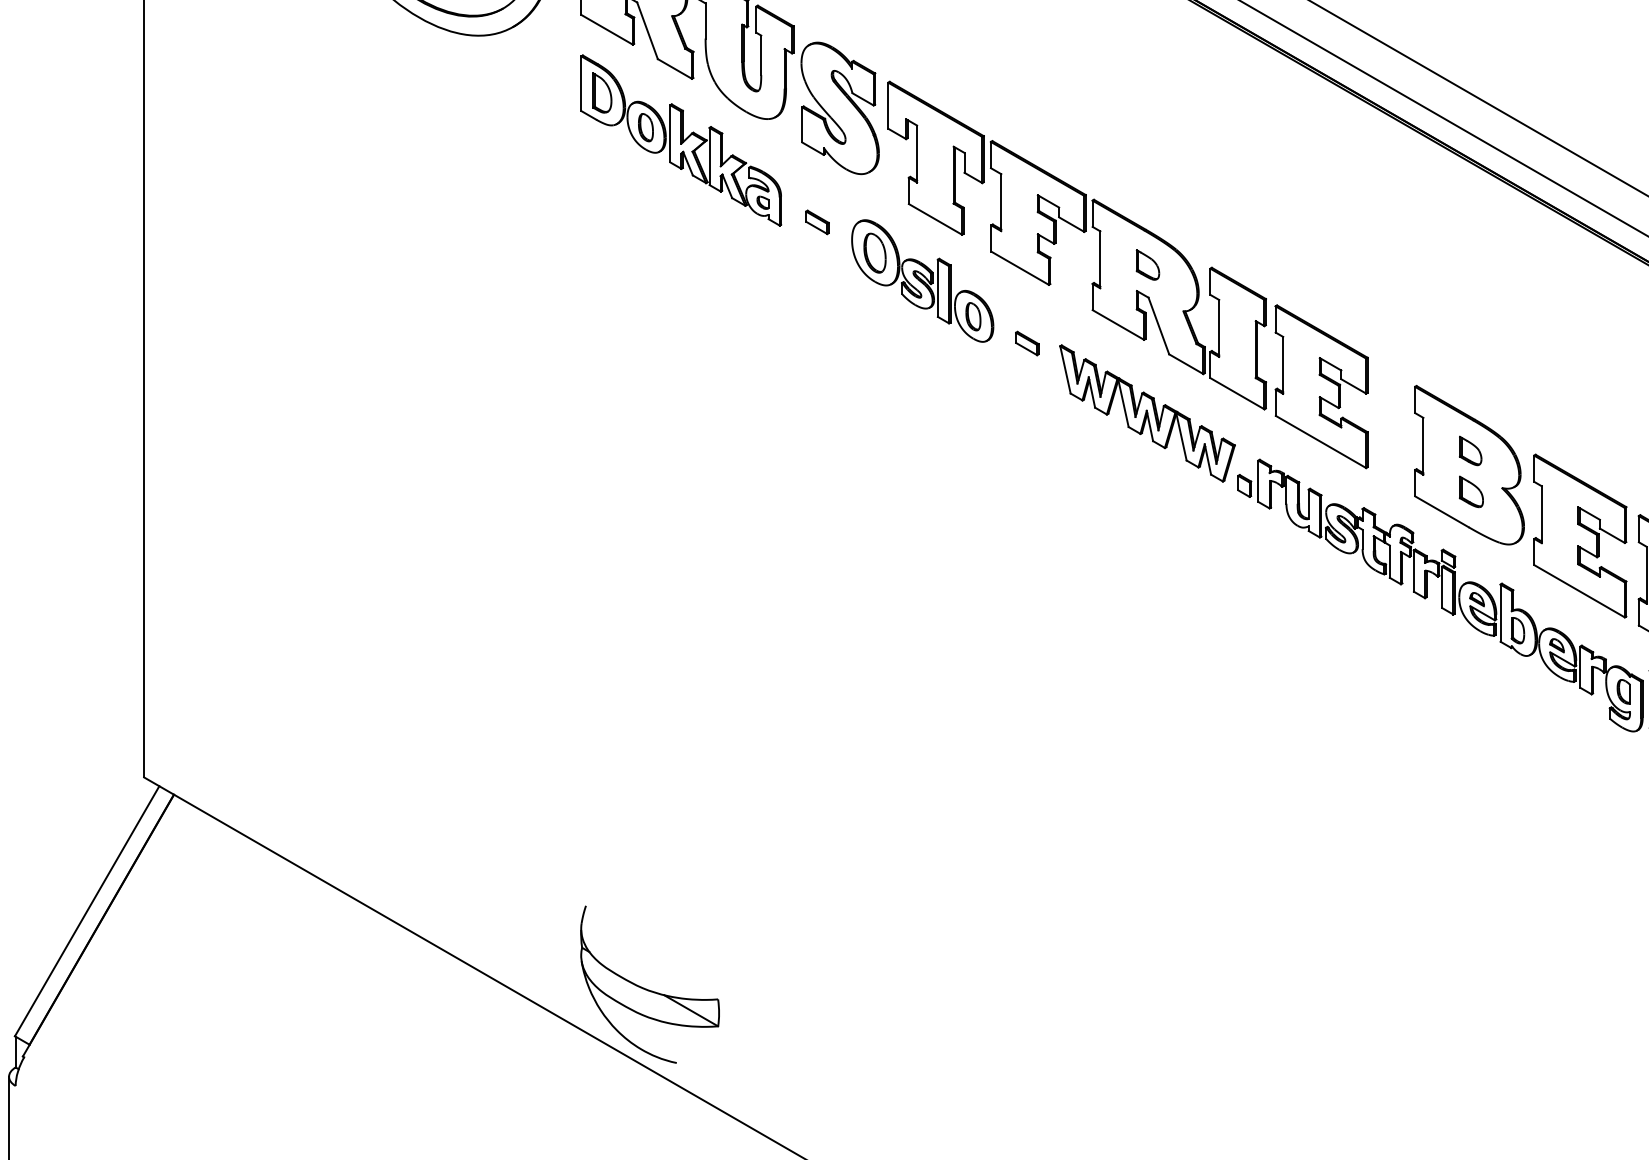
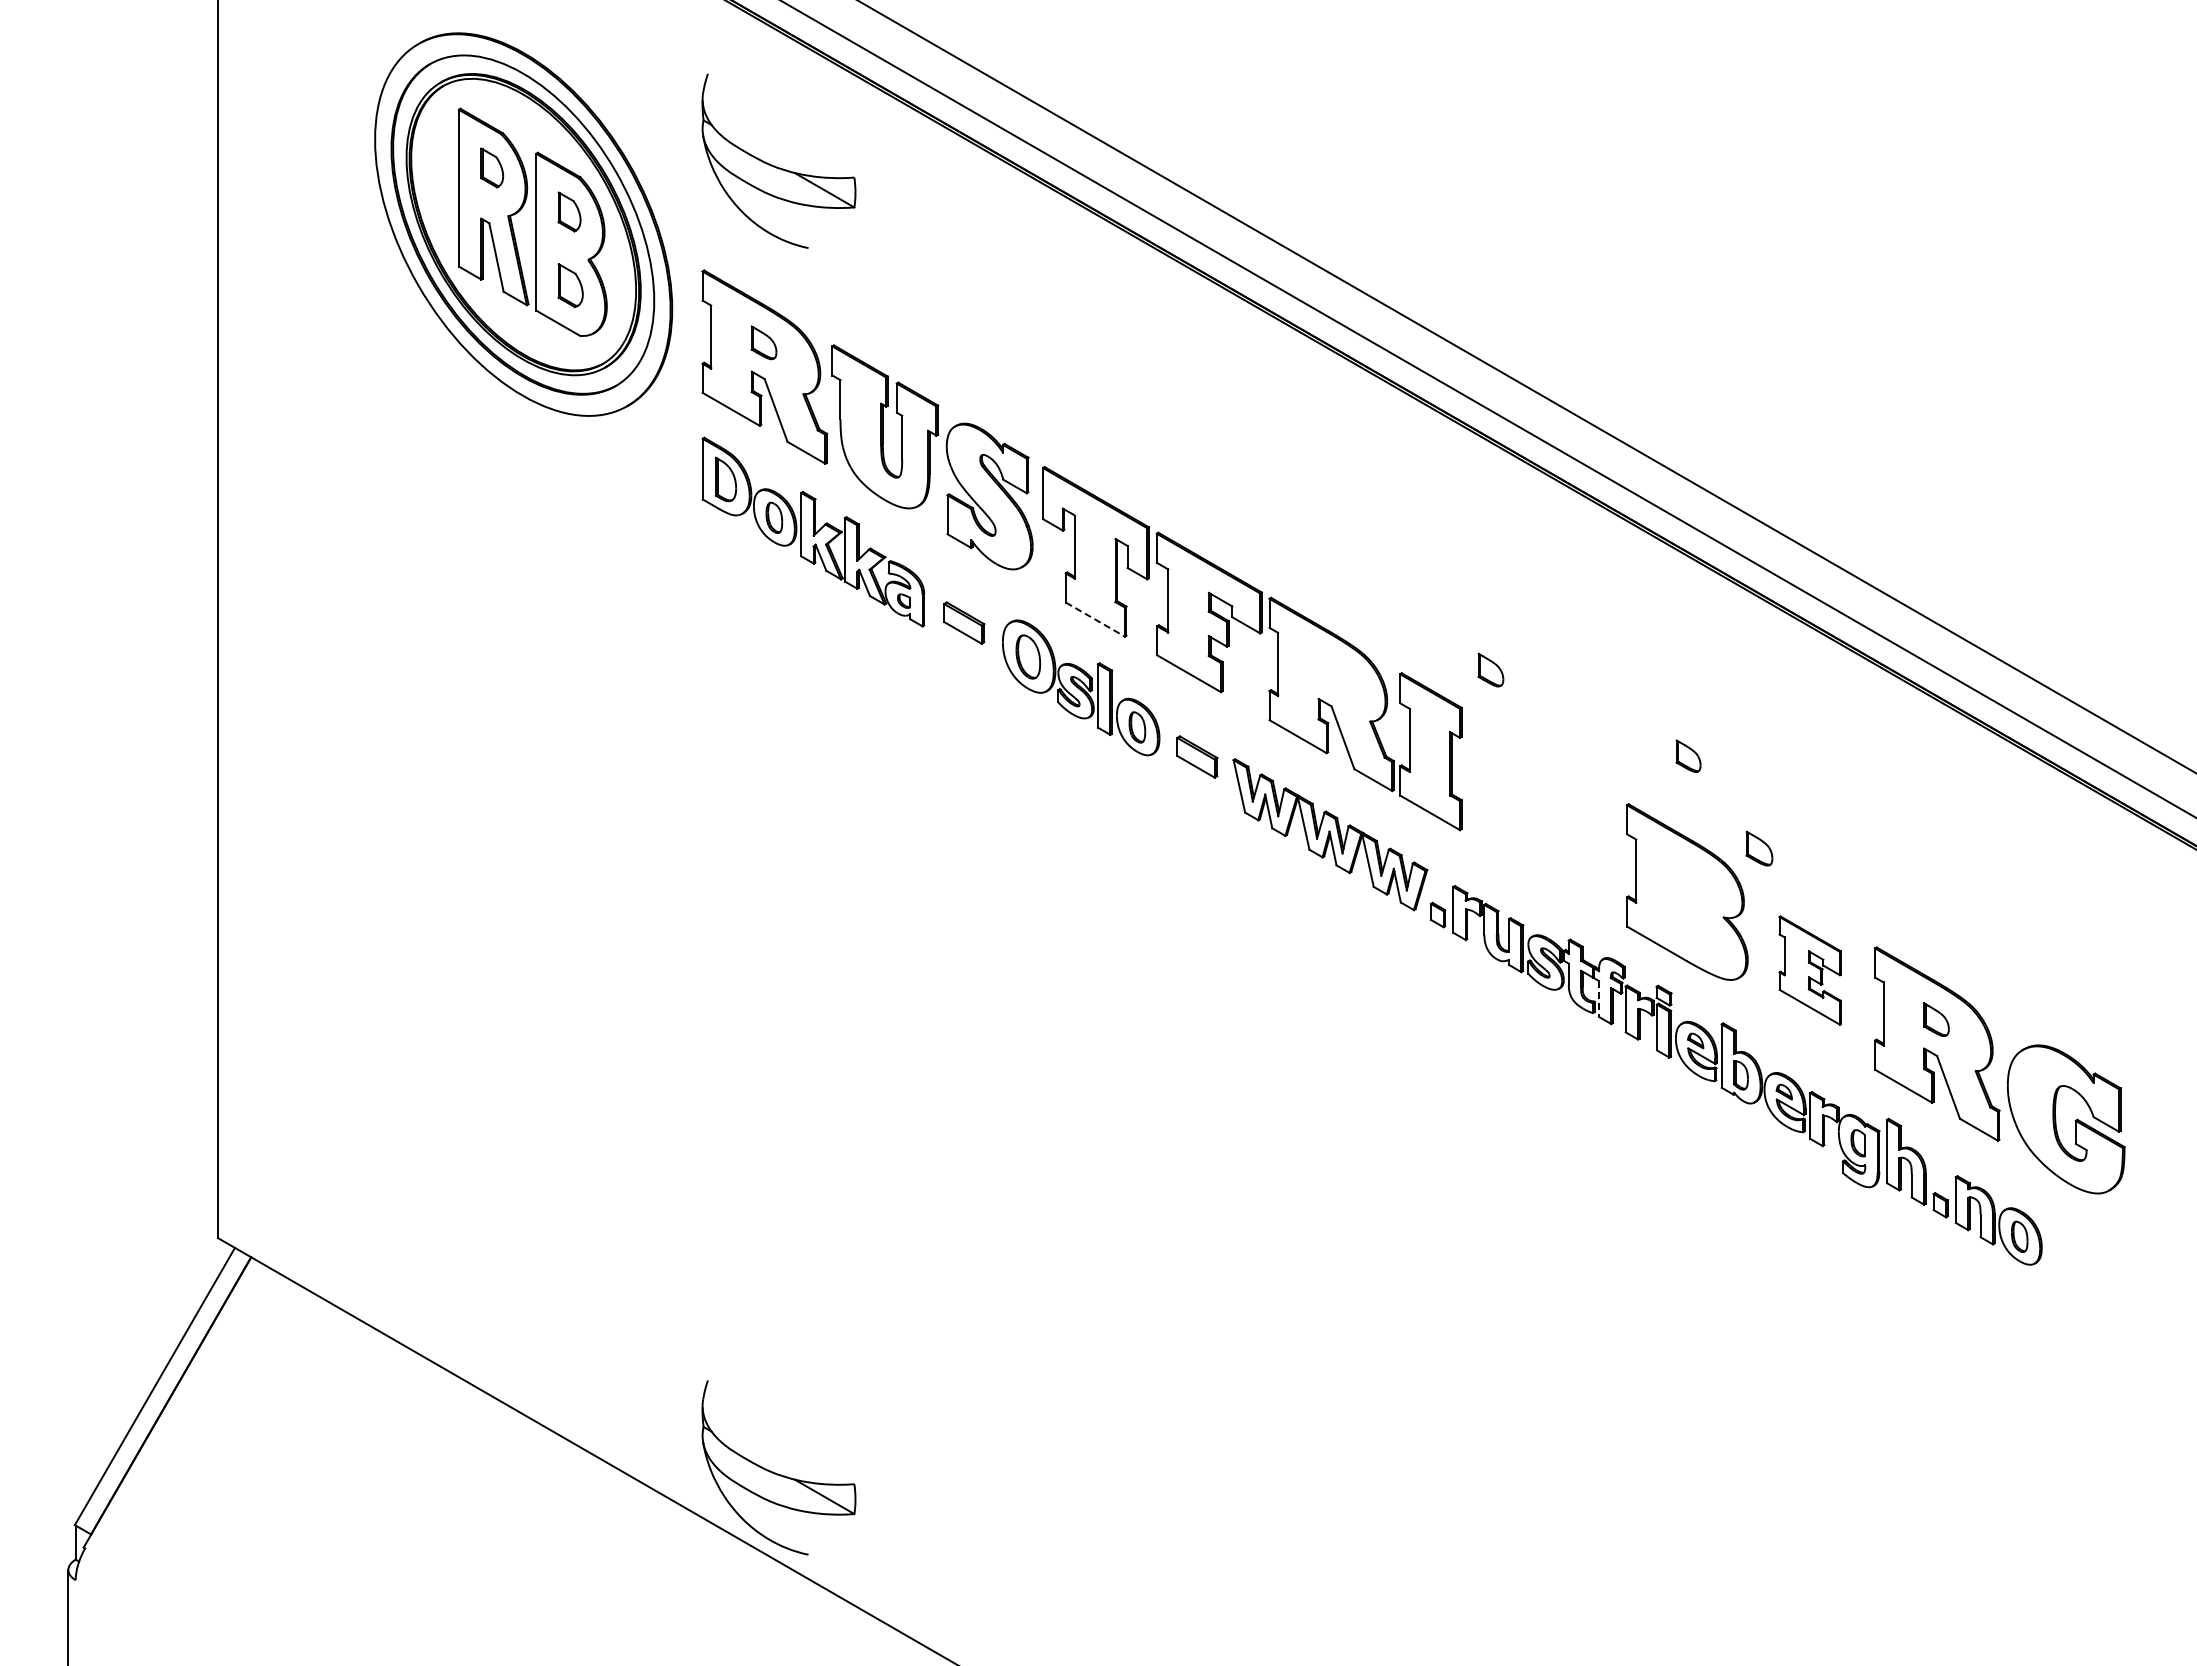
line: (935, 219) -> (1095, 619), solid -> dashed
part: (817, 222) -> (964, 622), size x1.6
part: (1147, 264) -> (1490, 669), moved
part: (1026, 343) -> (1196, 757), size x1.6
part: (1321, 387) -> (1523, 805), removed
part: (1470, 450) -> (1688, 755), moved
part: (1471, 491) -> (1759, 848), moved
part: (1580, 535) -> (1810, 970), size x0.6
line: (1390, 562) -> (1599, 999), solid -> dashed

